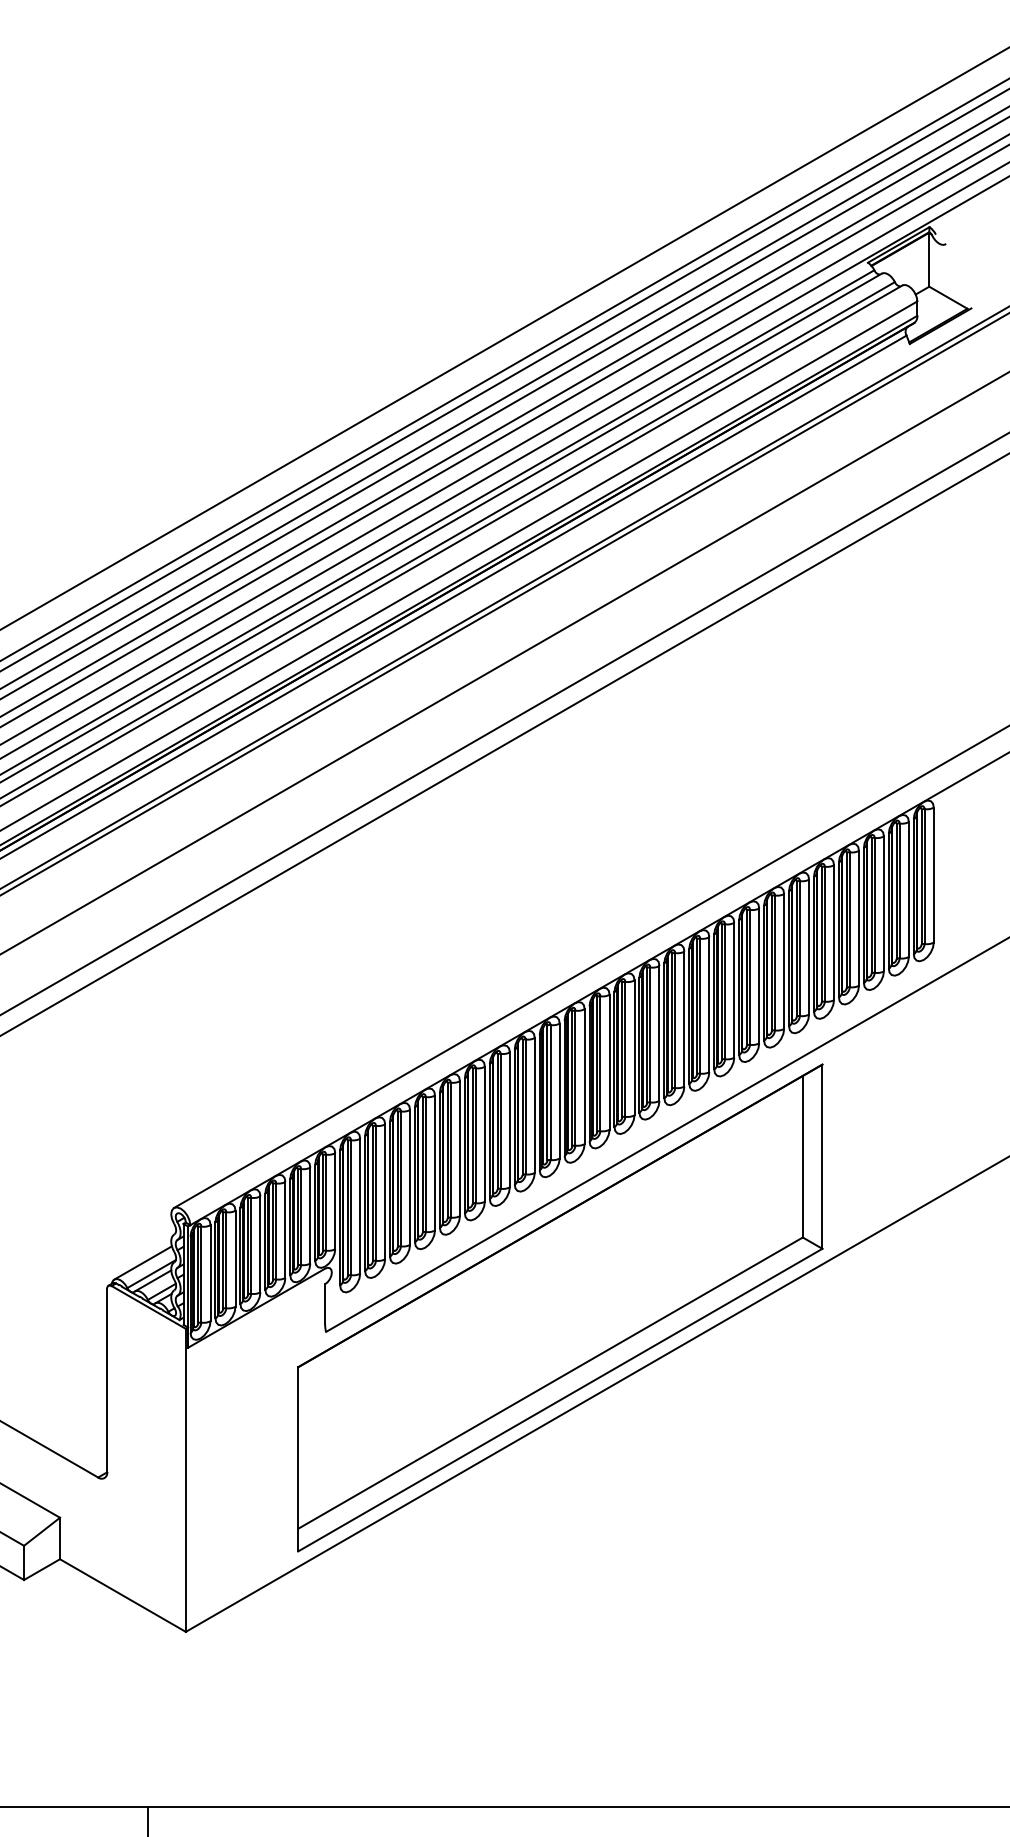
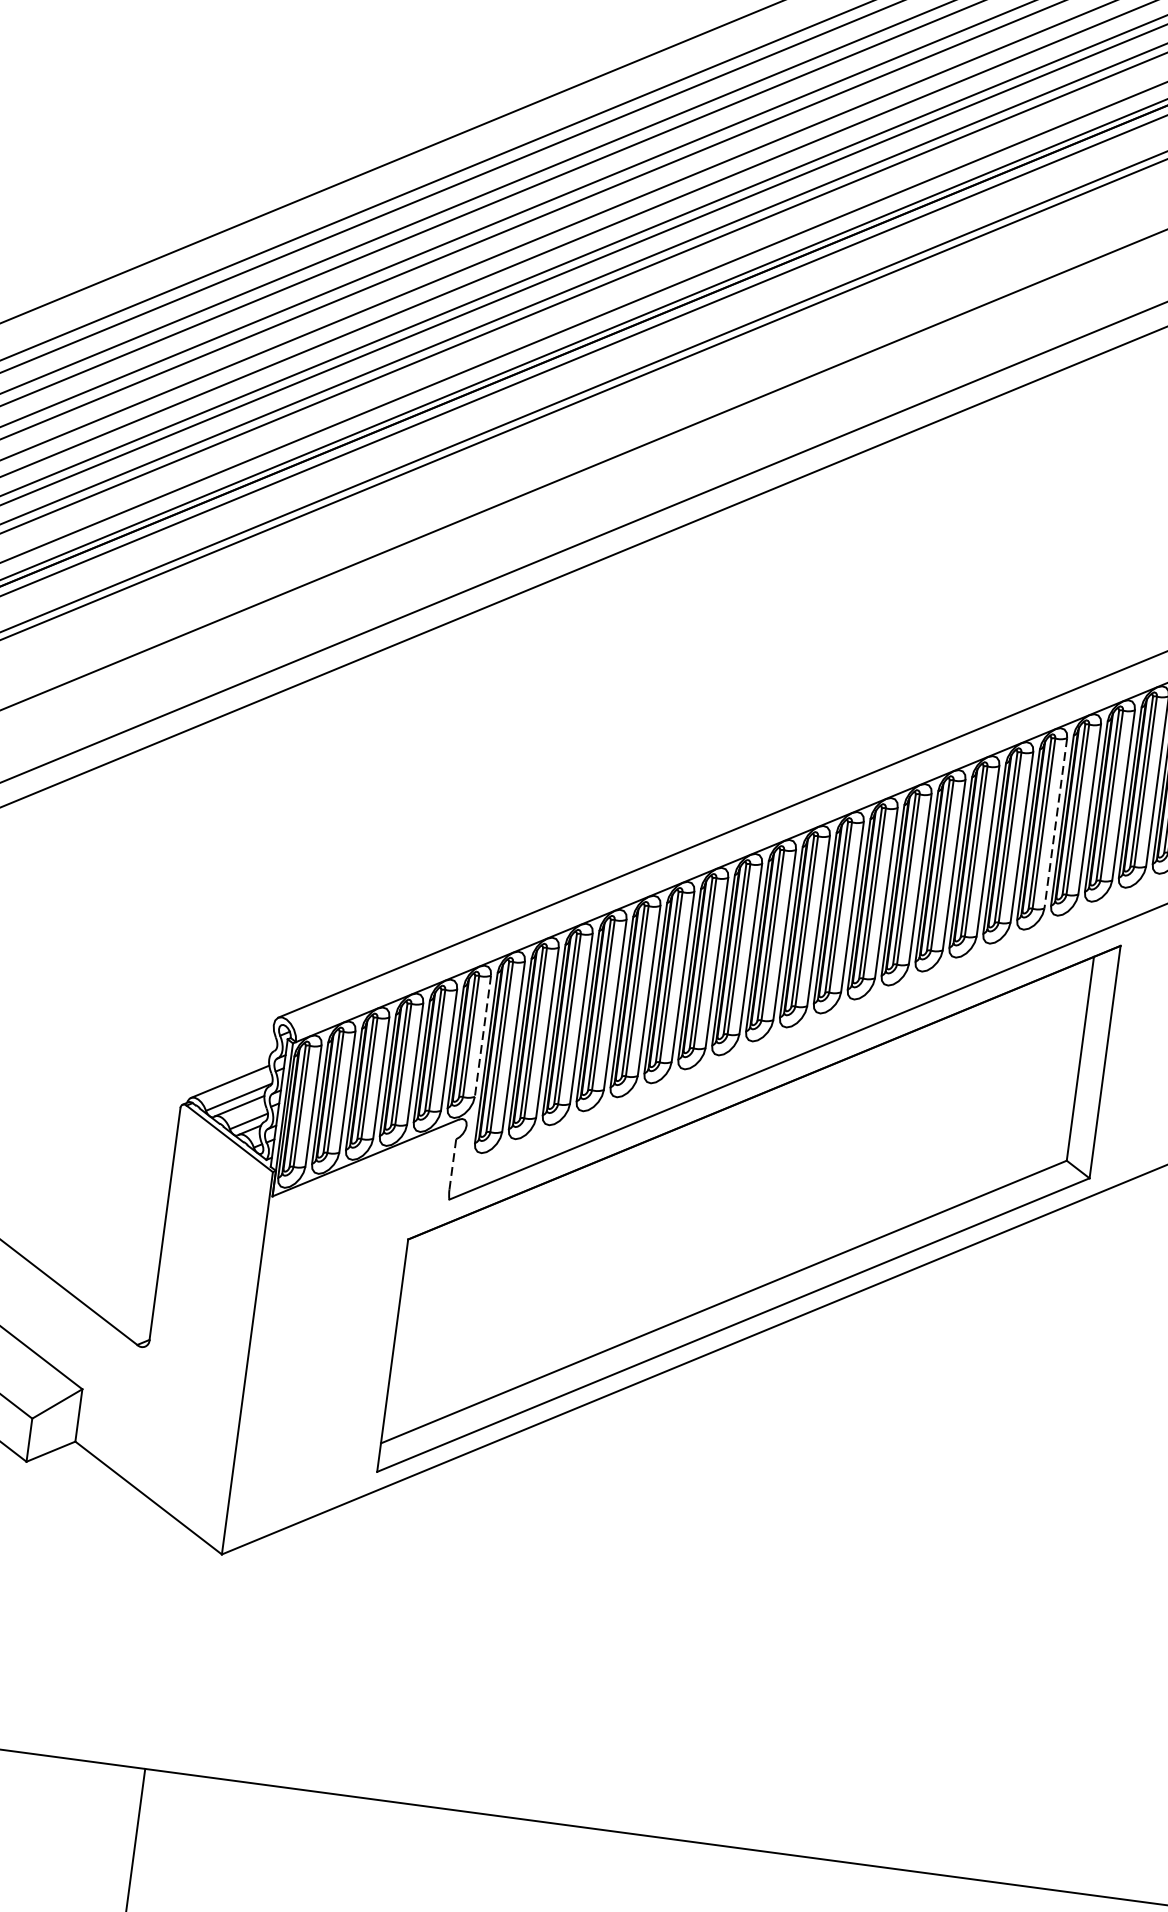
line: (759, 976) -> (1056, 824), solid -> dashed
line: (335, 1201) -> (483, 1036), solid -> dashed
line: (325, 1304) -> (453, 1164), solid -> dashed

